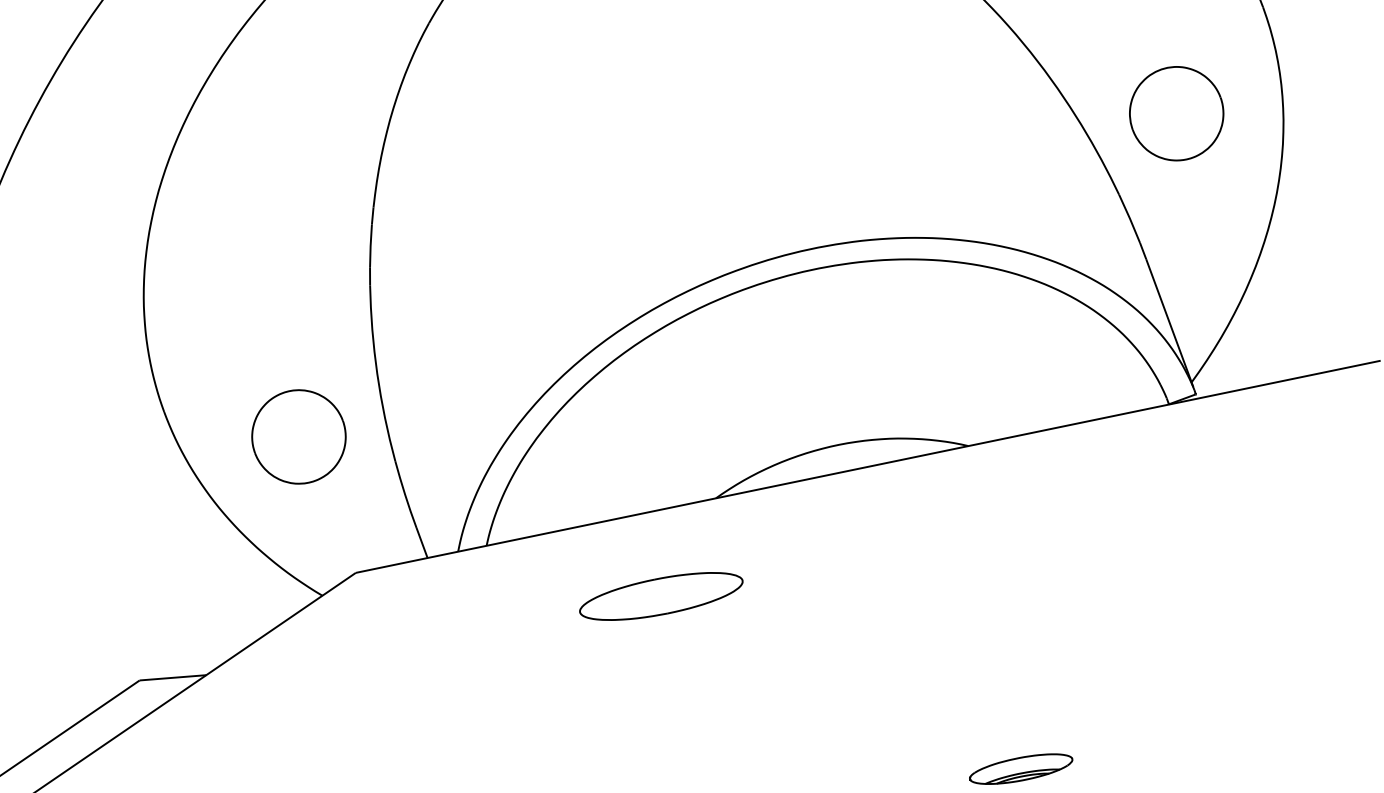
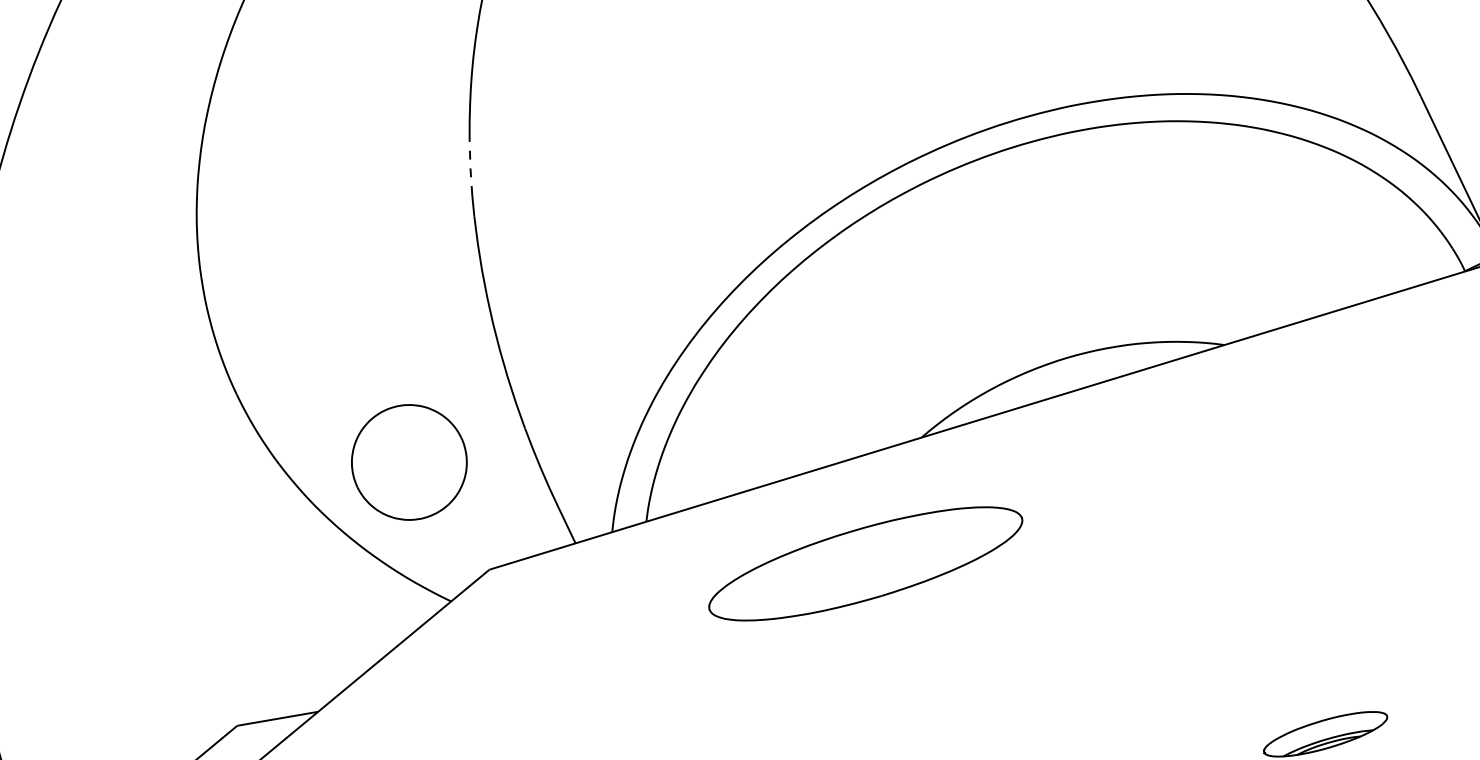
line: (370, 246) -> (470, 168), solid -> dashed
part: (298, 436) -> (408, 461), moved
part: (661, 596) -> (866, 563), size x1.6

